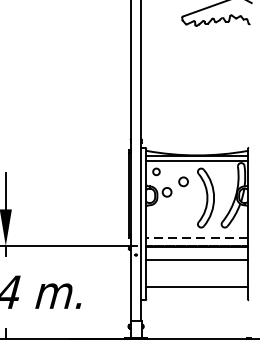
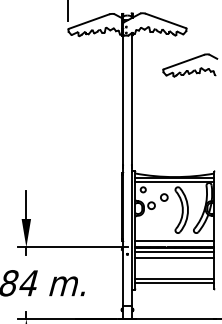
line: (196, 238) -> (174, 241), dashed -> solid
line: (196, 251) -> (174, 251), added
line: (196, 291) -> (174, 282), added

